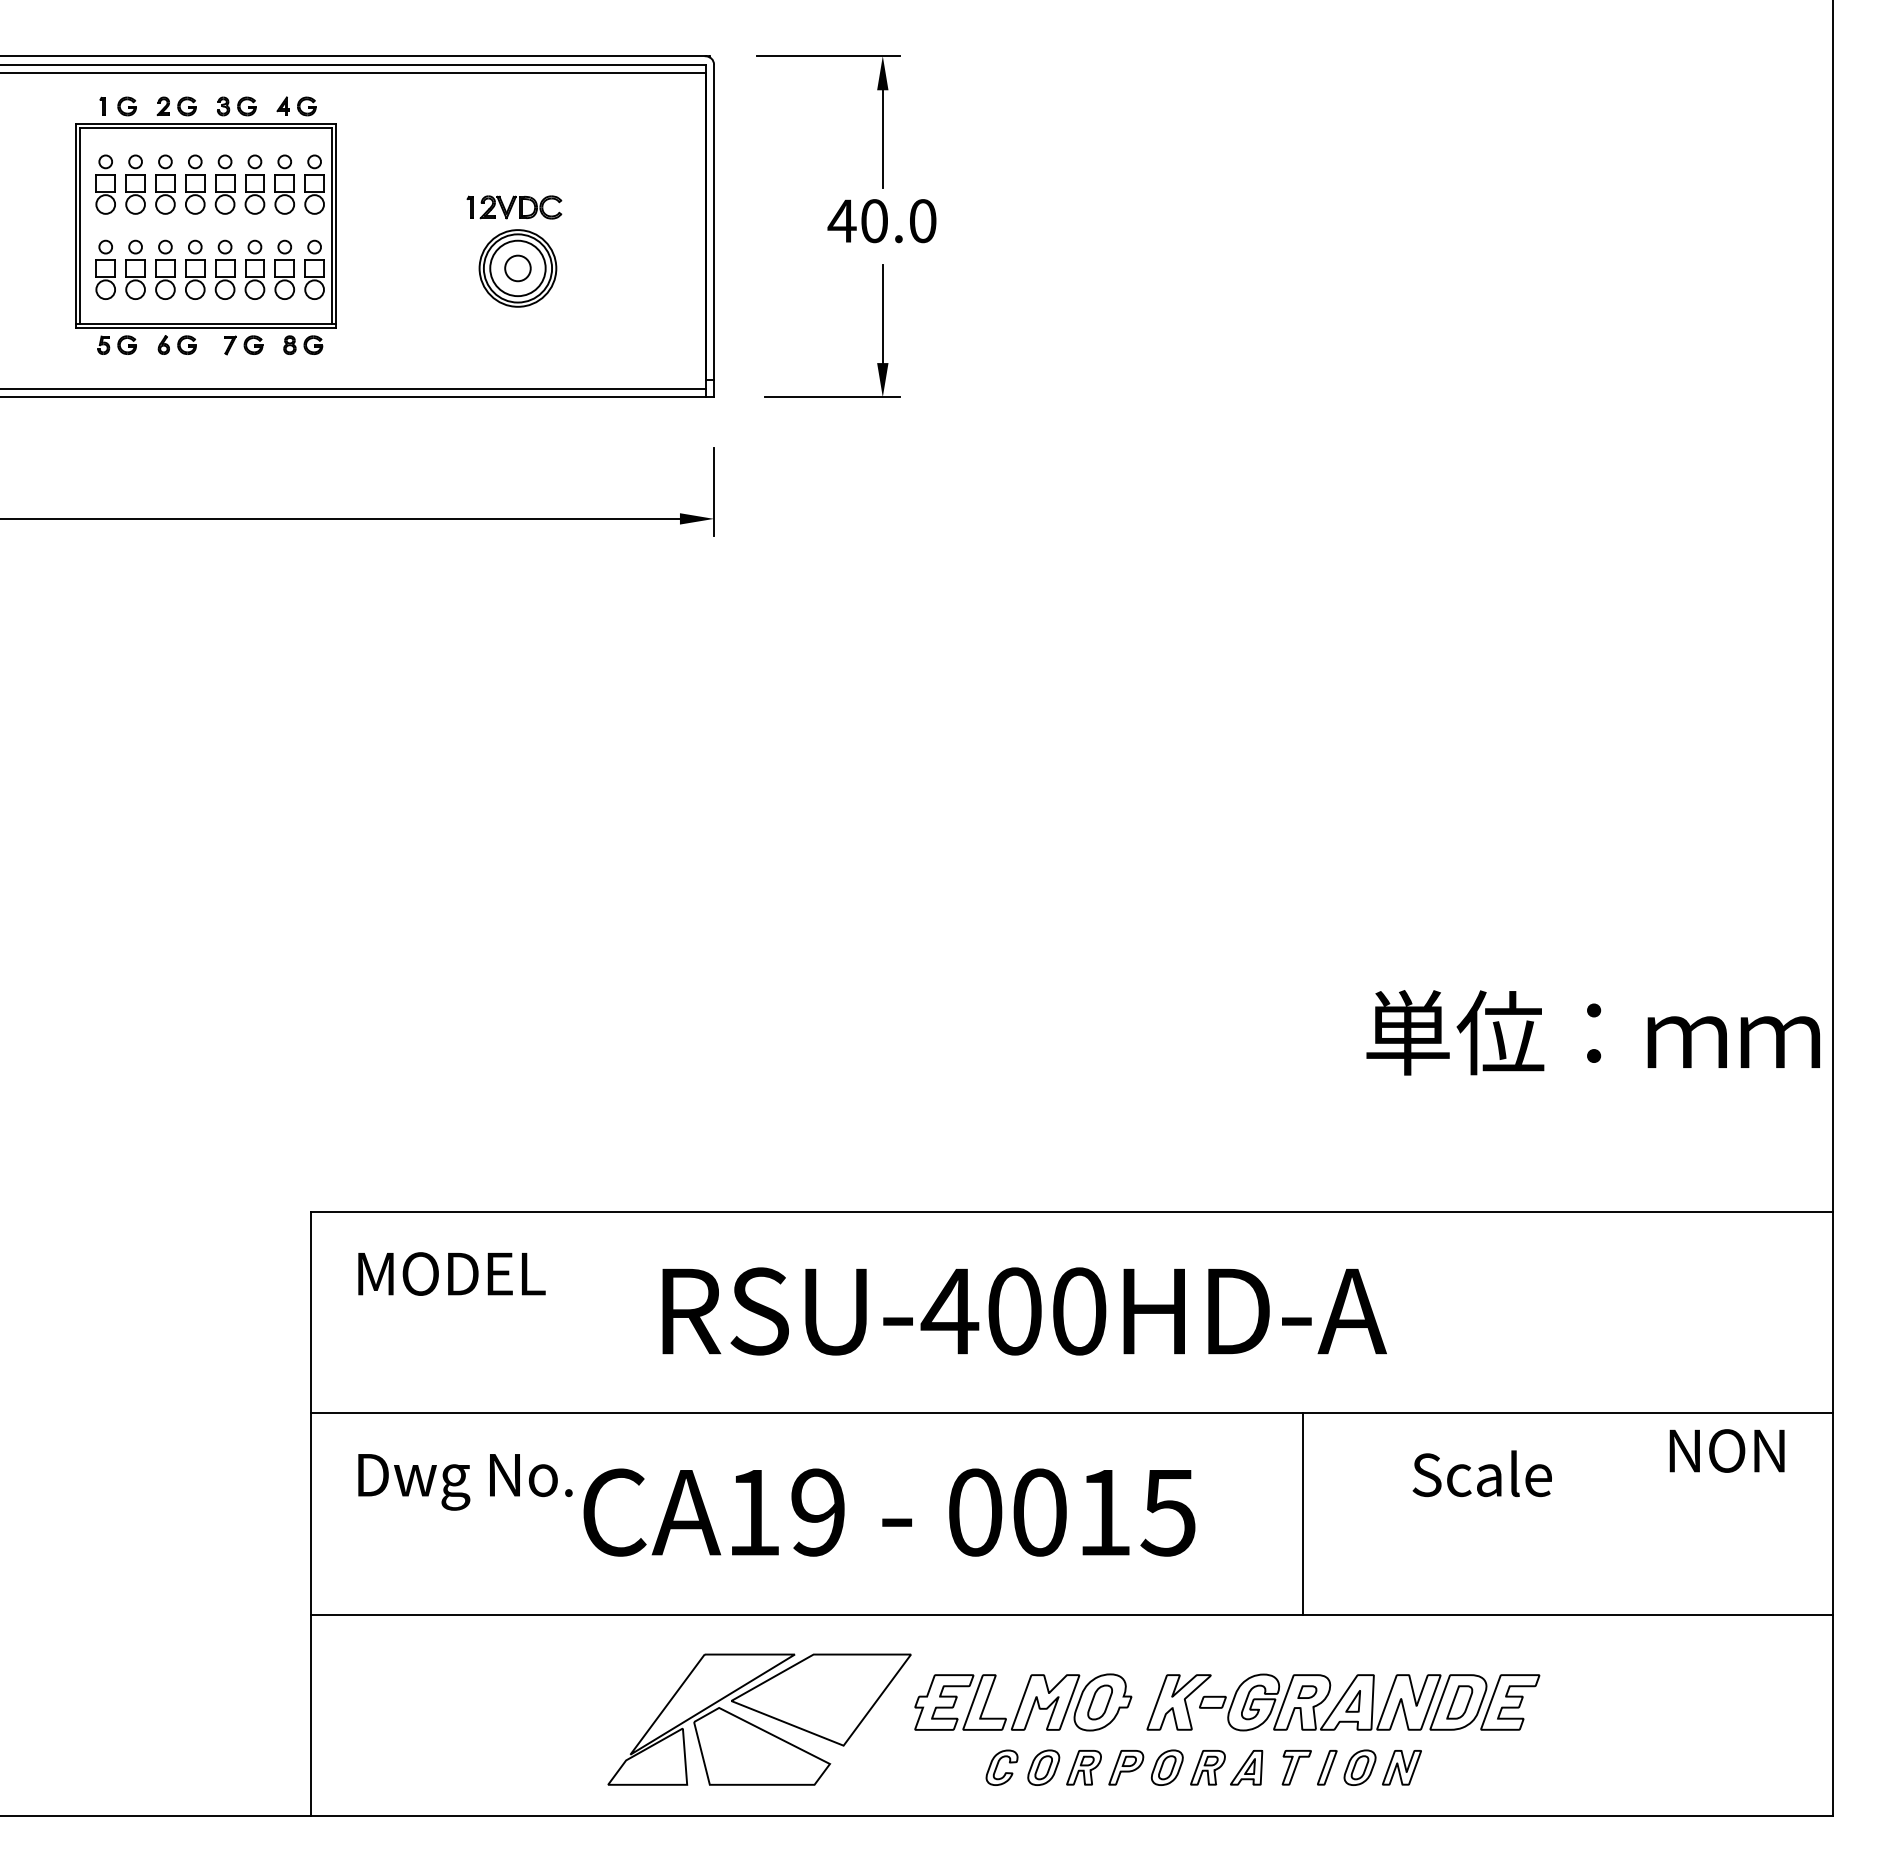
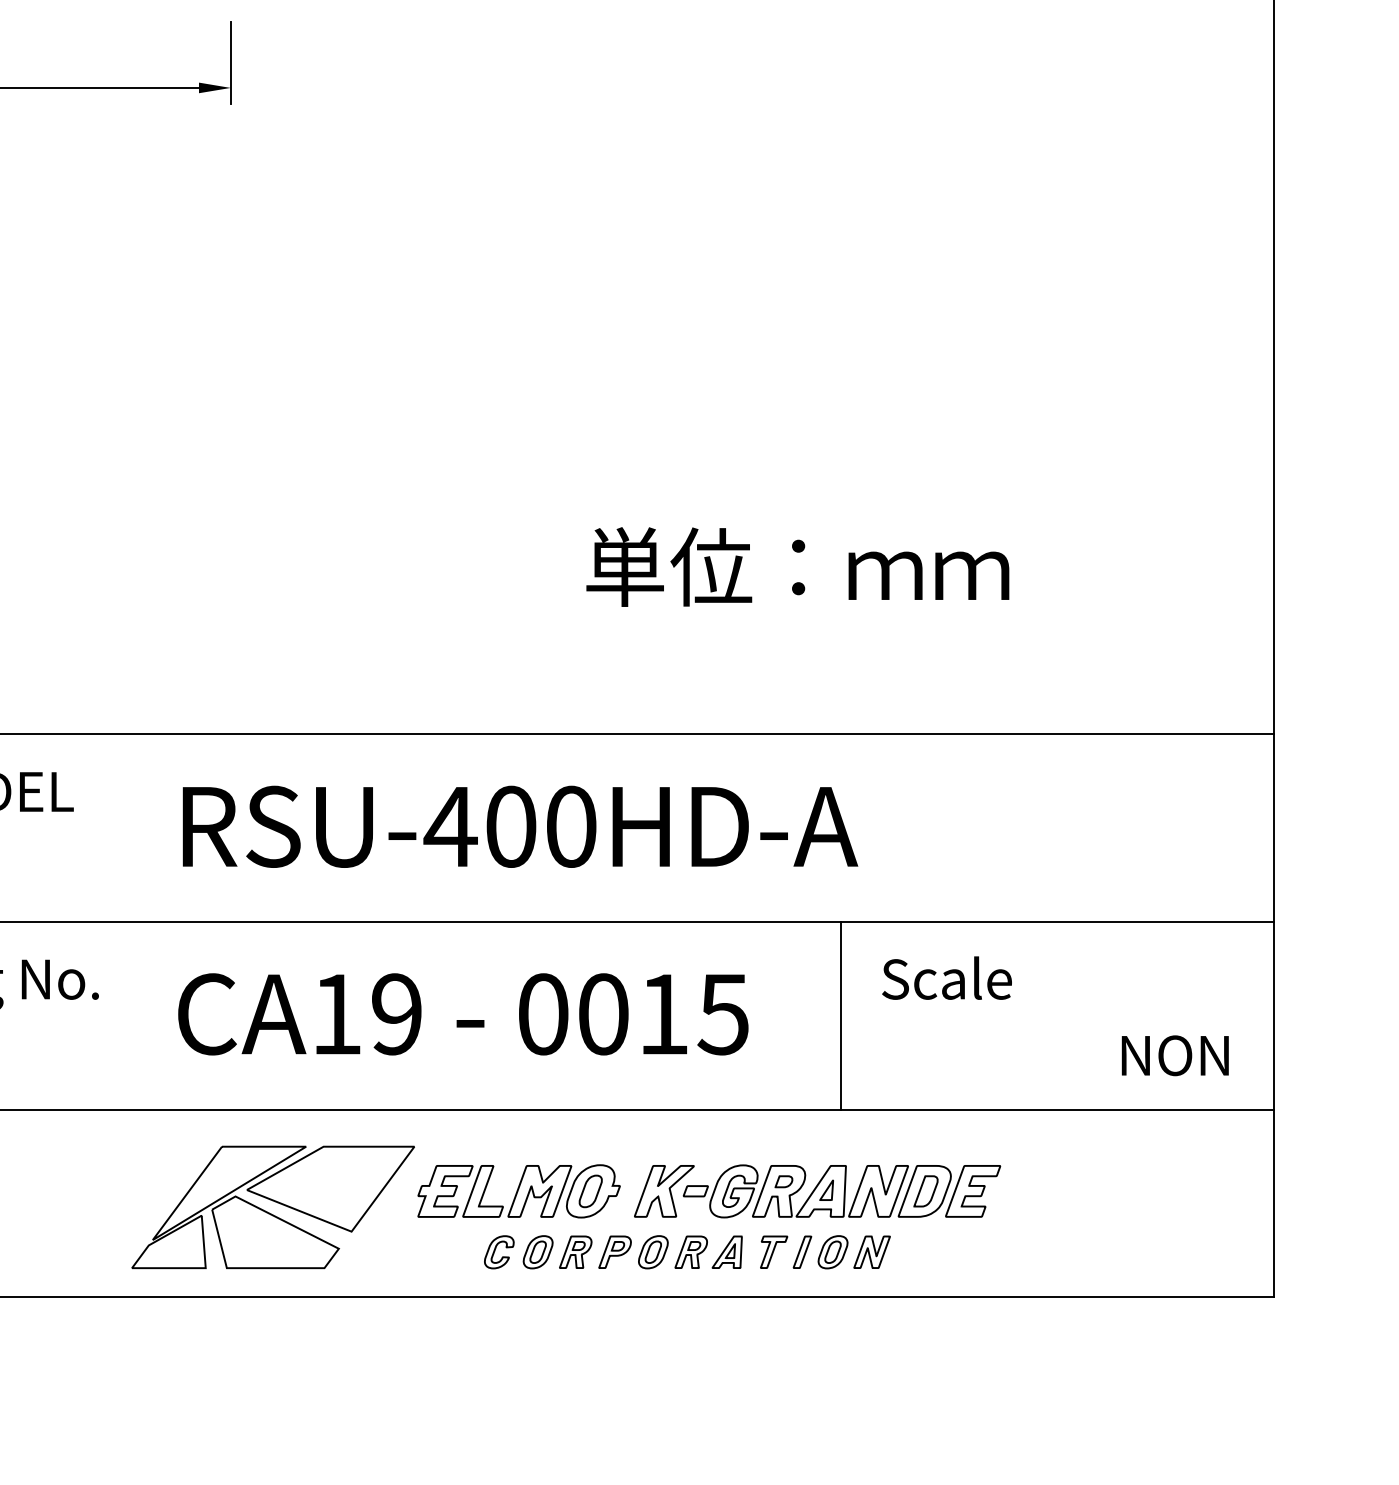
text: (1592, 1032) -> (797, 566), moved
text: (1726, 1450) -> (1174, 1055), moved
text: (889, 1512) -> (463, 1014), moved
line: (1302, 1513) -> (840, 1015), moved

